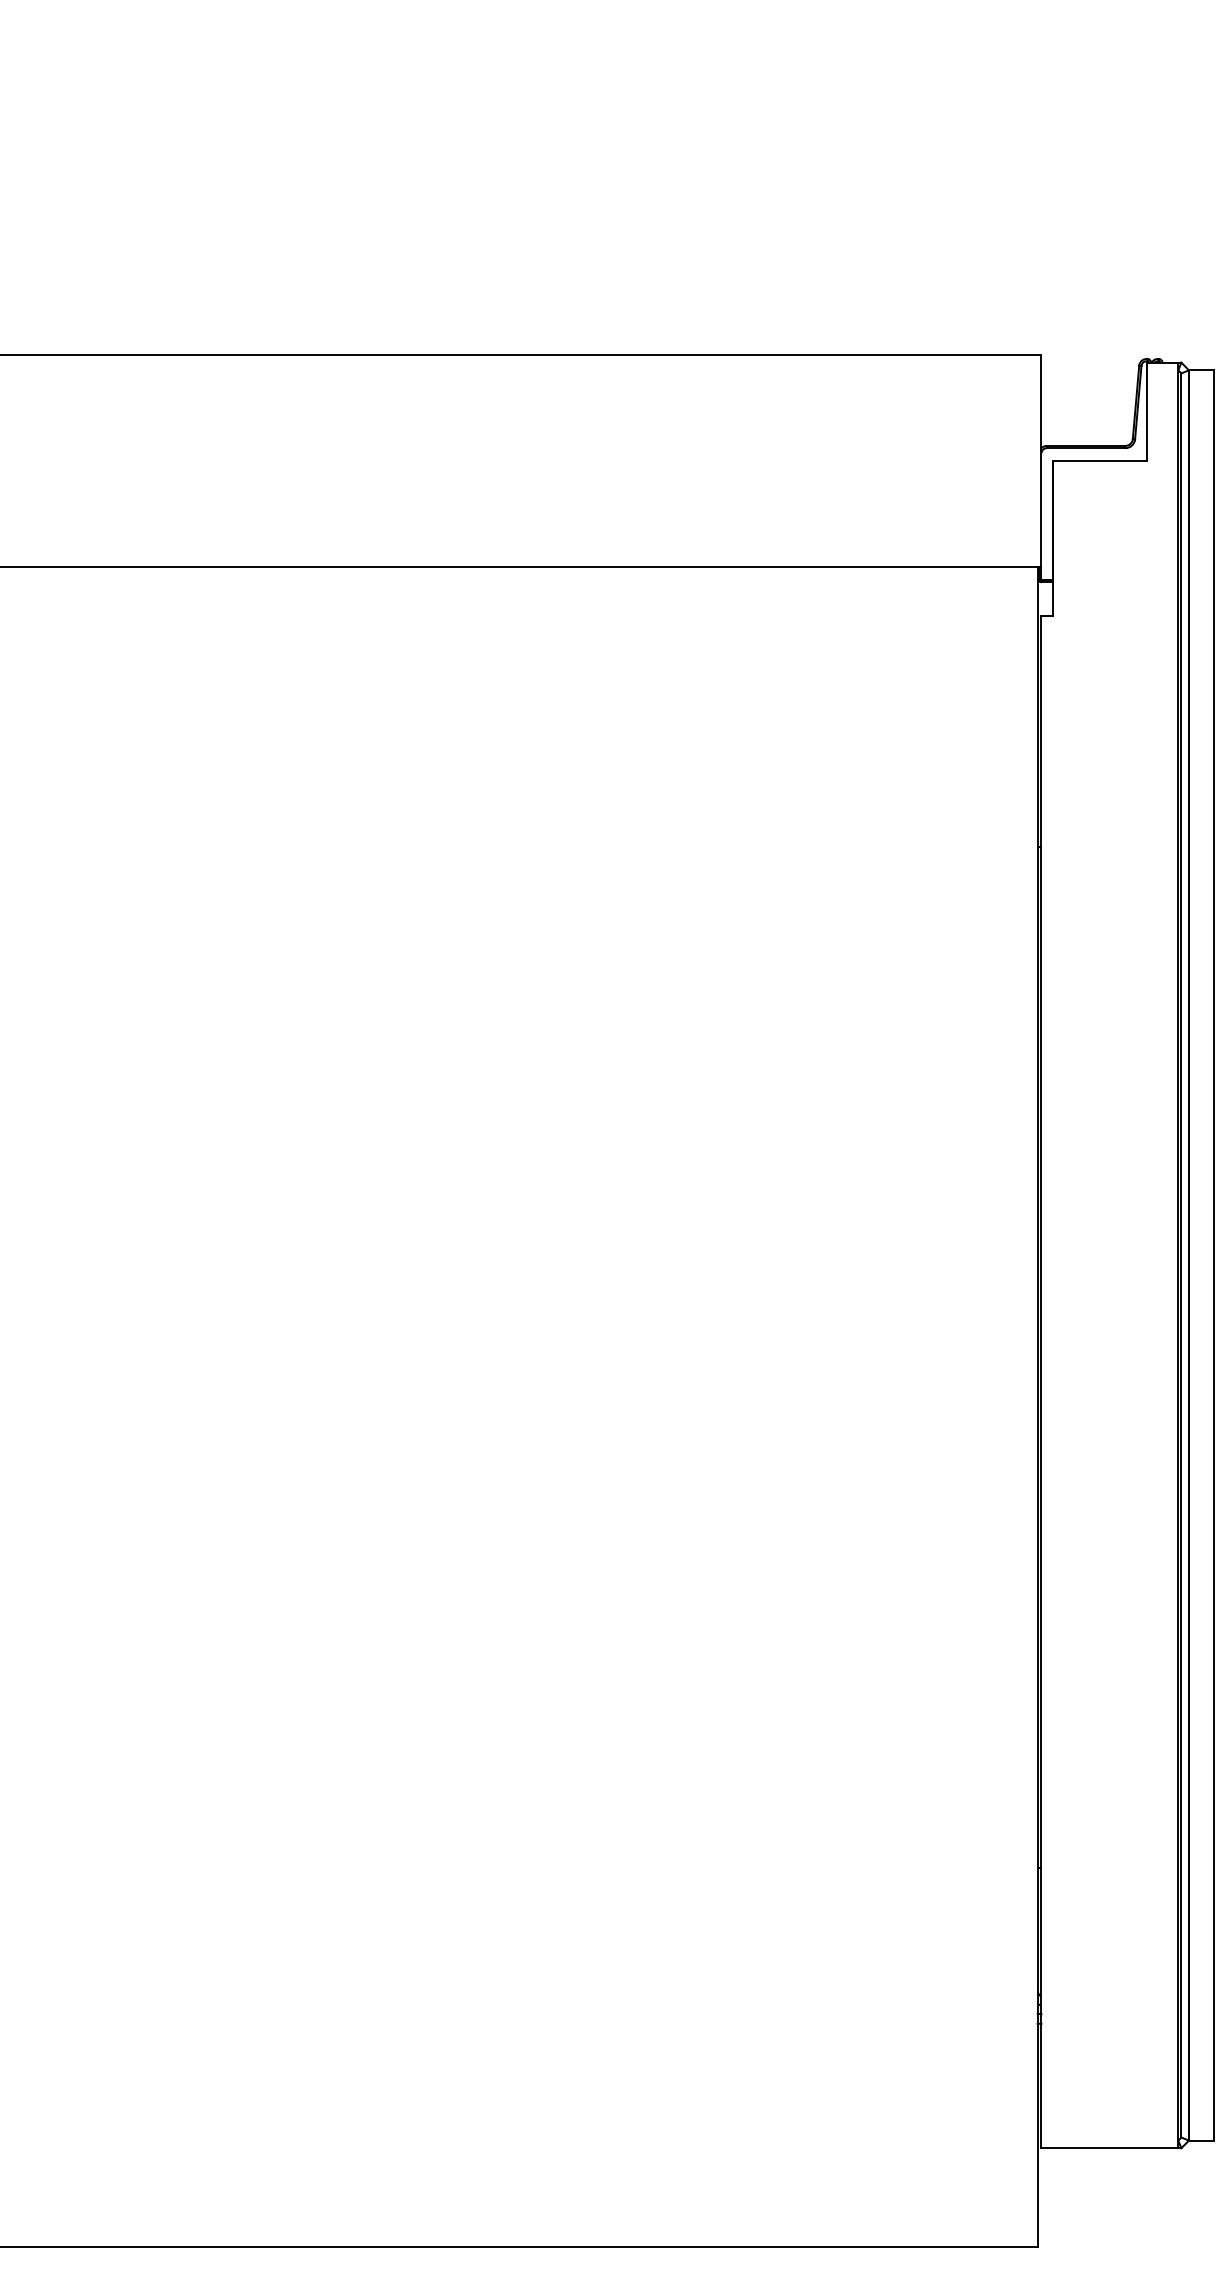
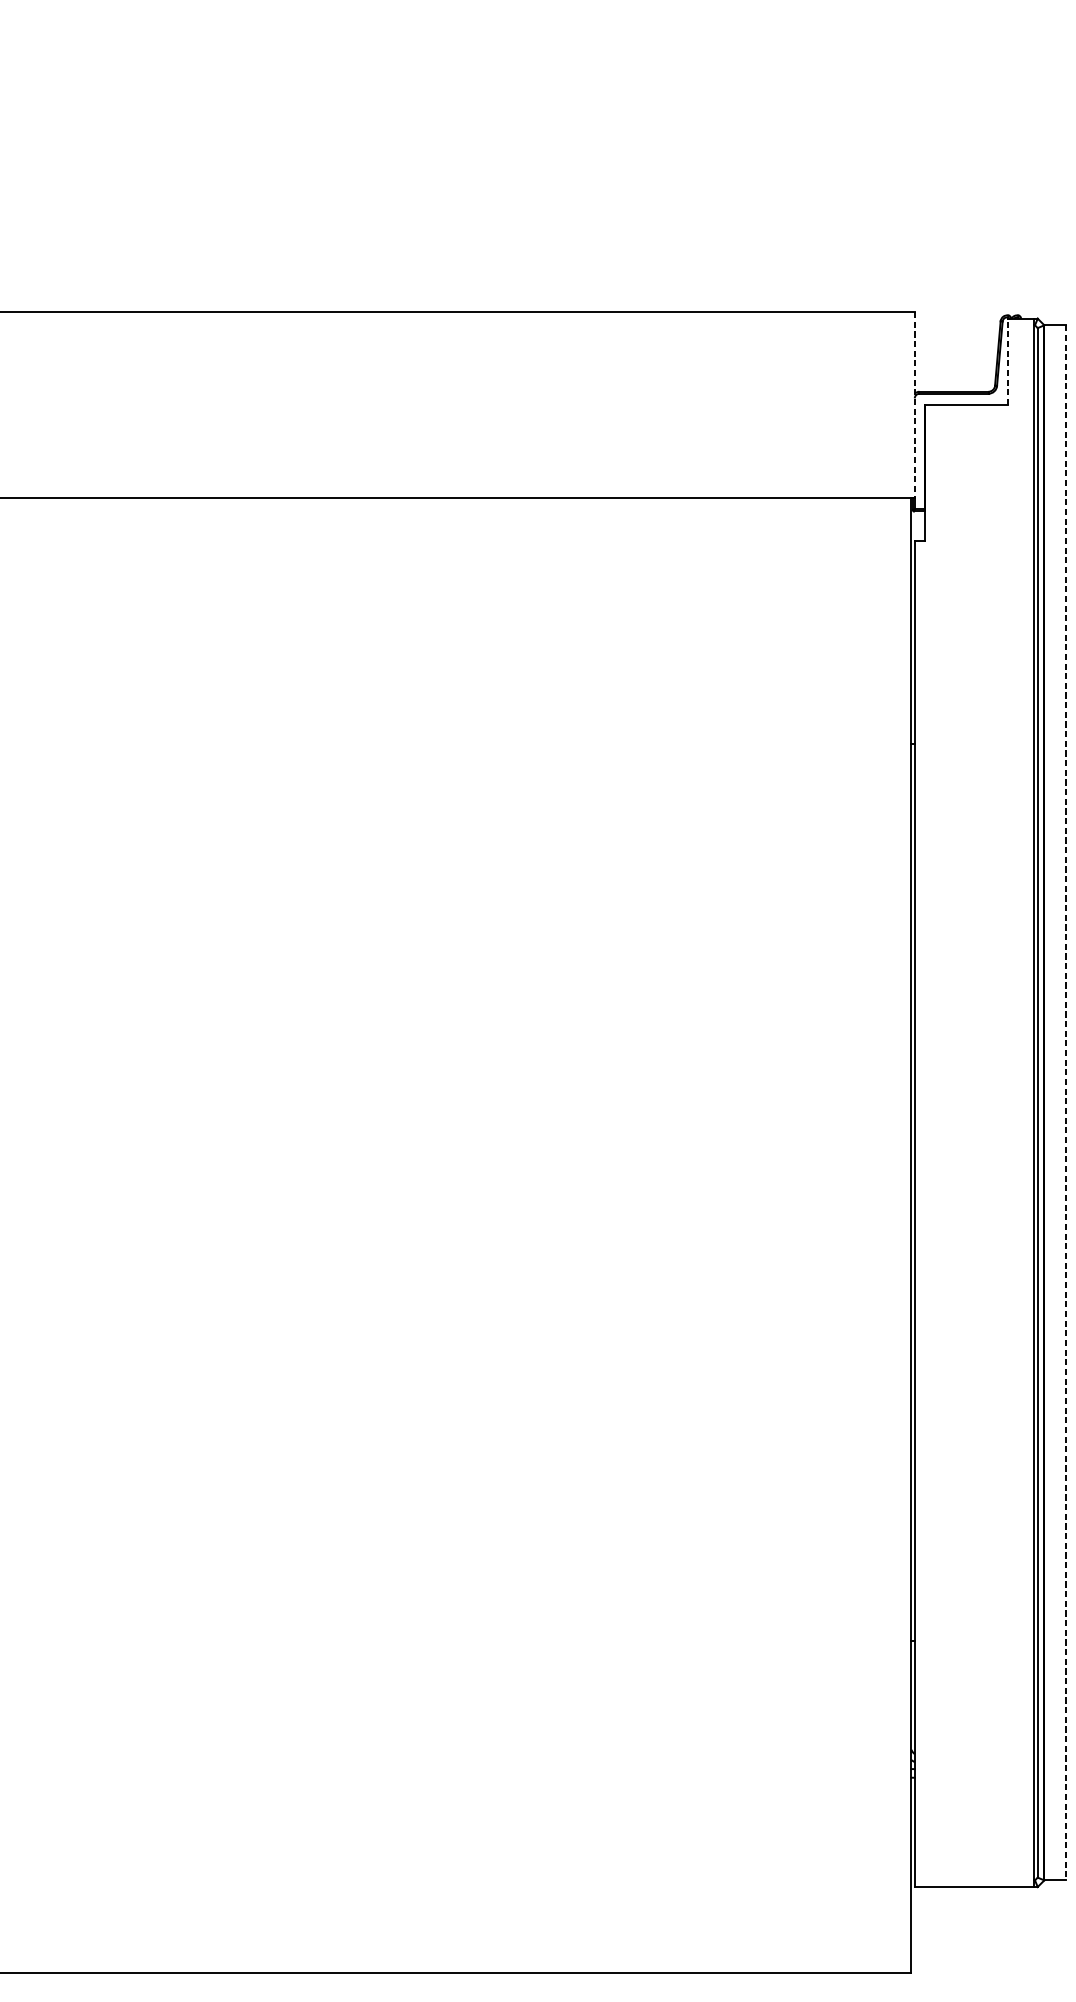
line: (1147, 411) -> (1007, 361), solid -> dashed
line: (1041, 461) -> (914, 405), solid -> dashed
line: (1213, 1255) -> (1065, 1102), solid -> dashed

